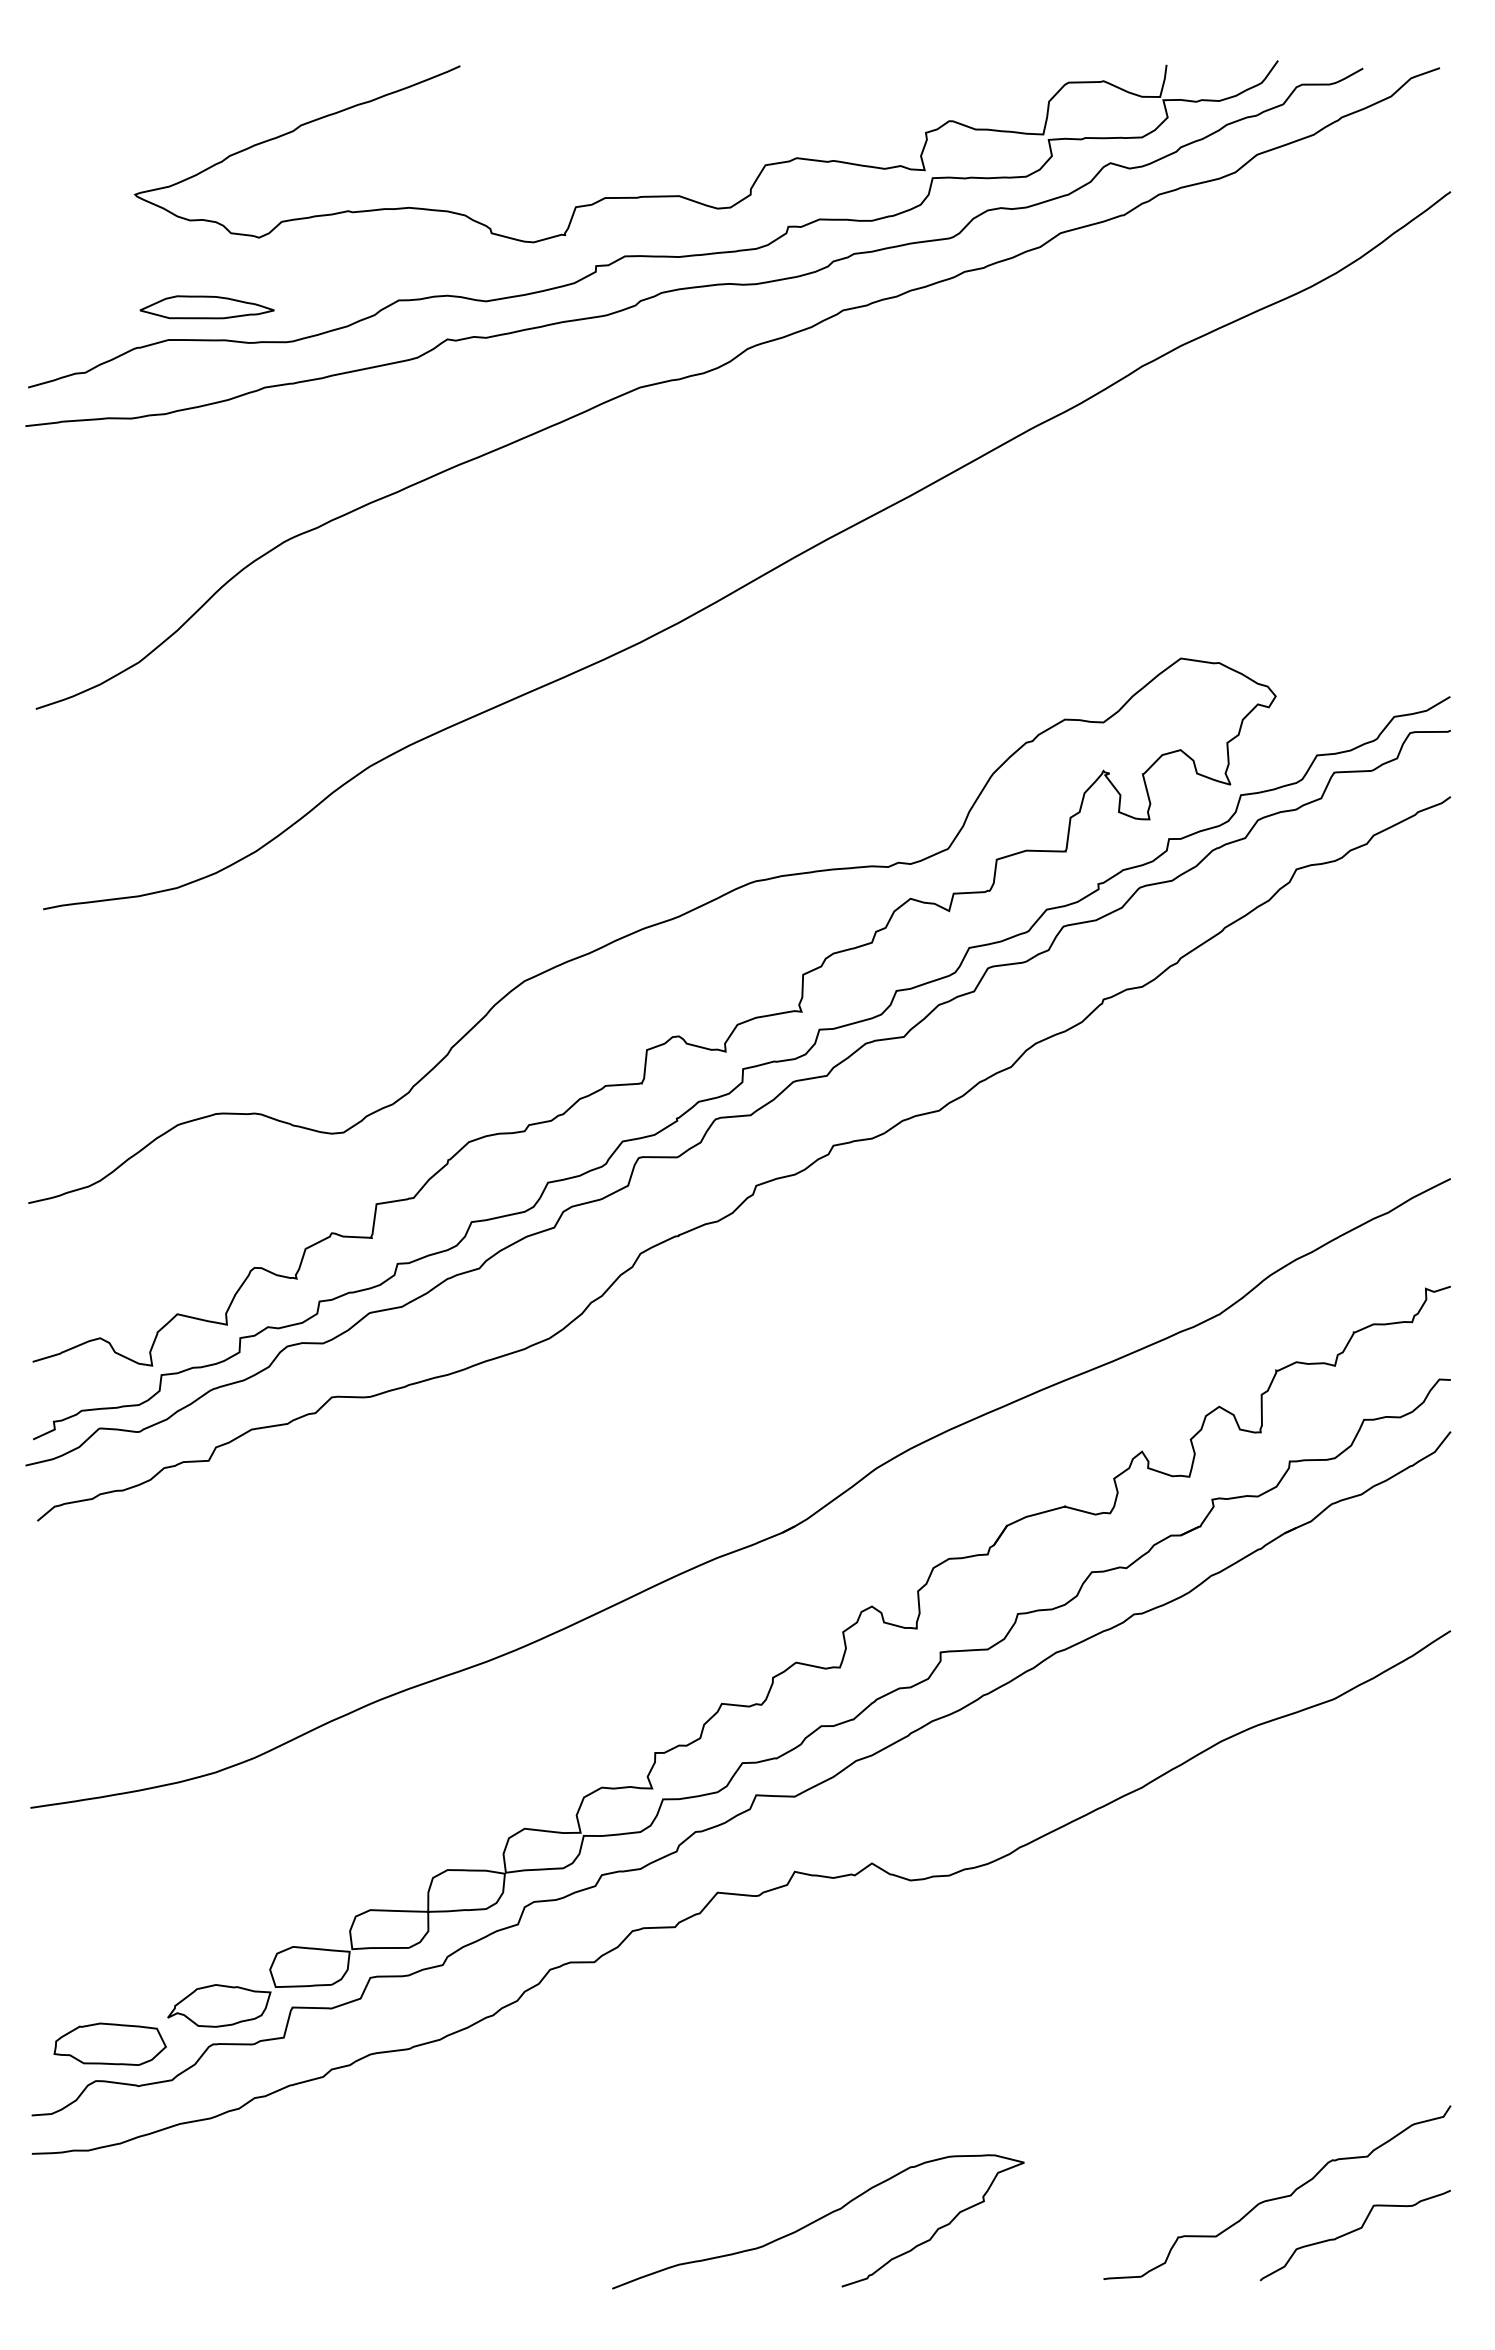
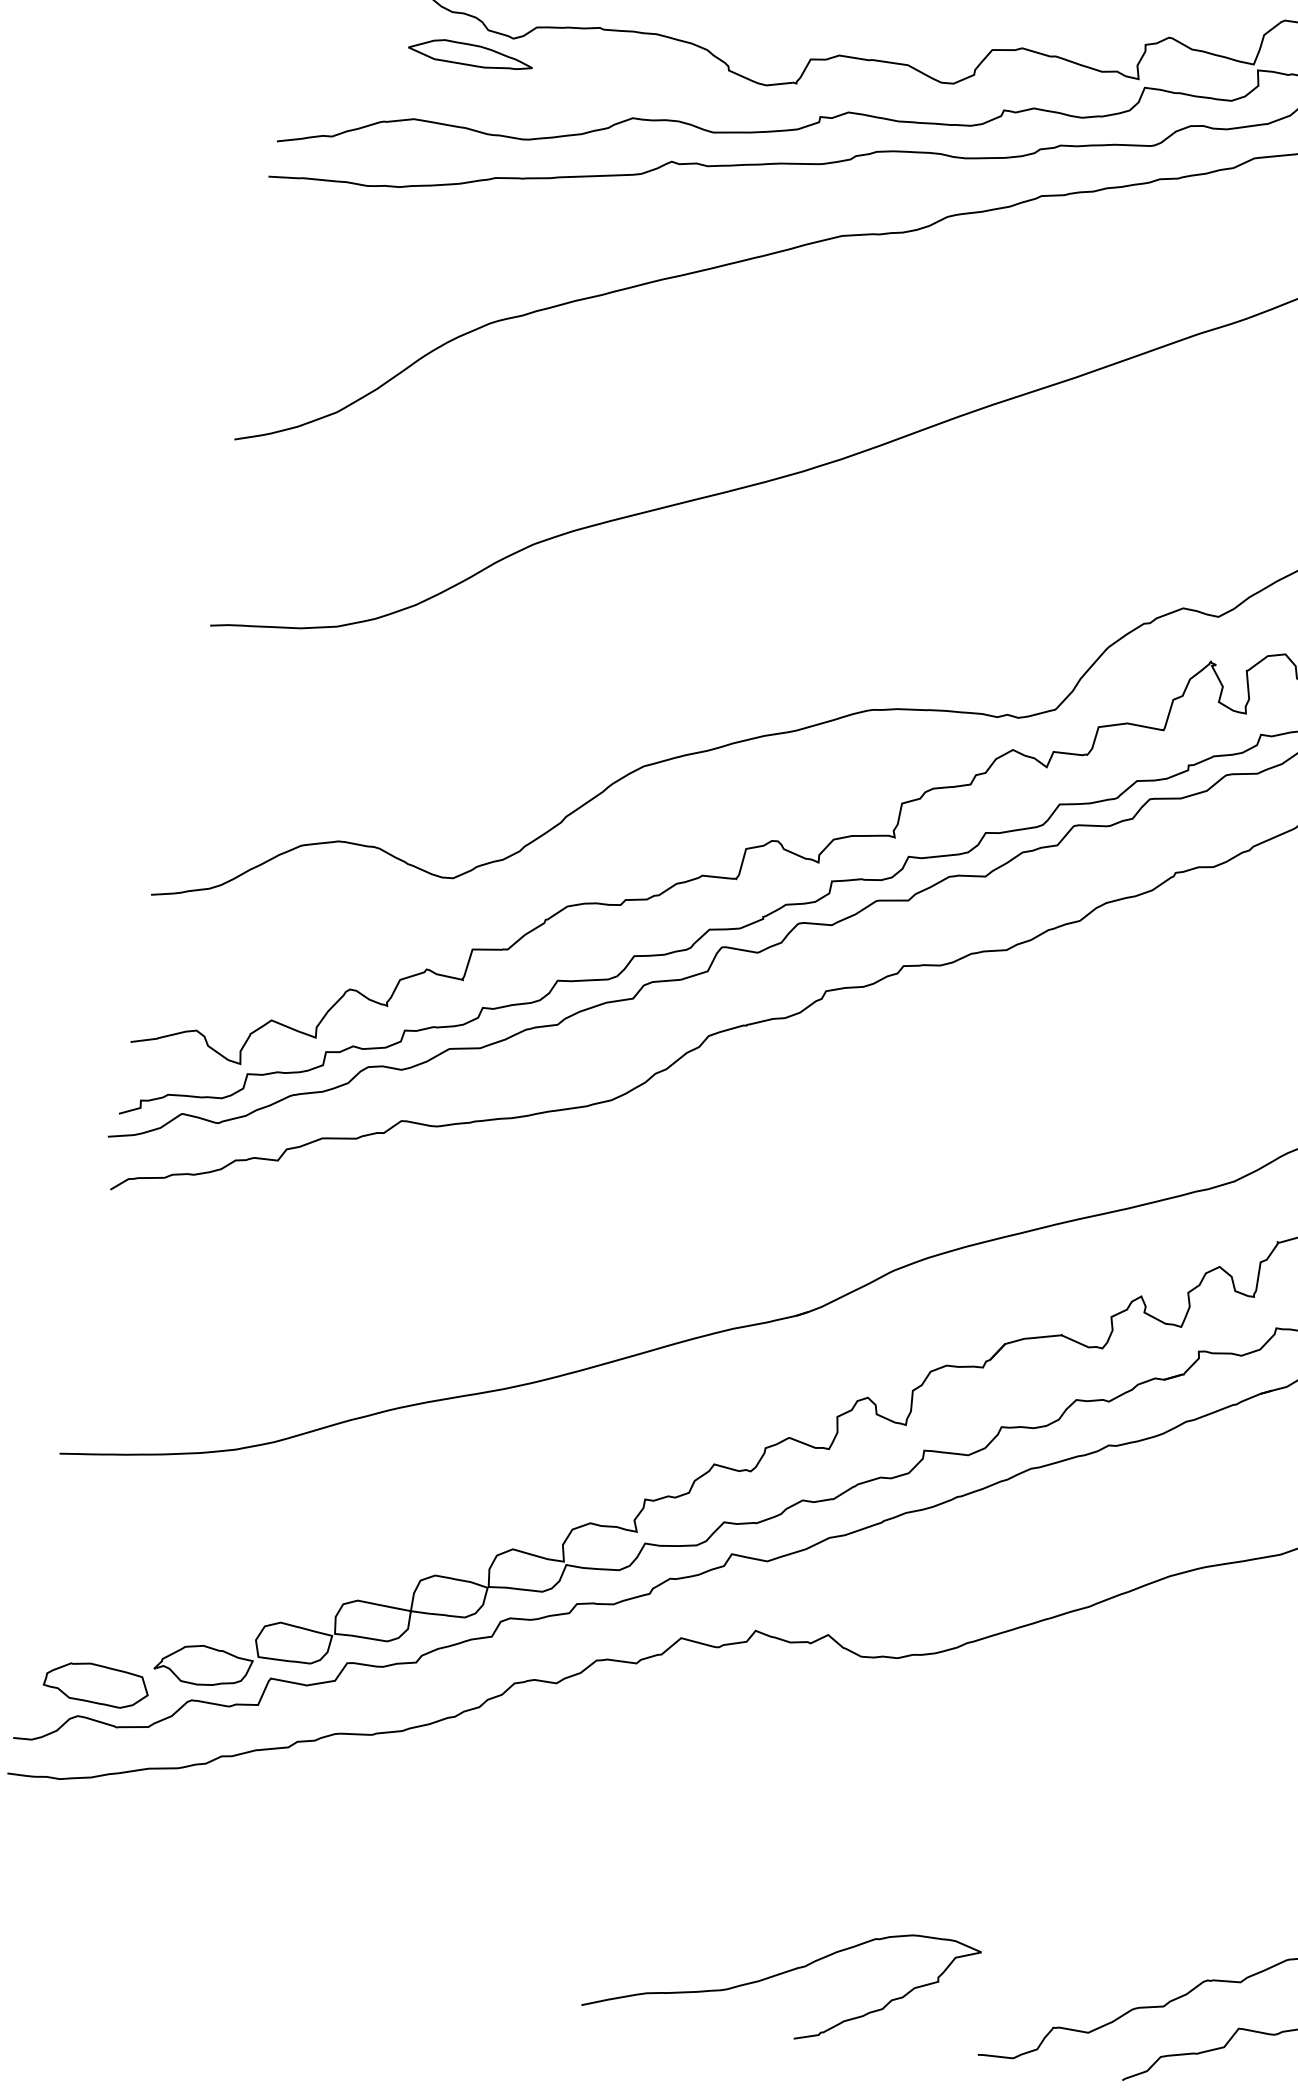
part: (206, 307) -> (470, 54), moved
curve: (818, 2220) -> (782, 1973), moved

